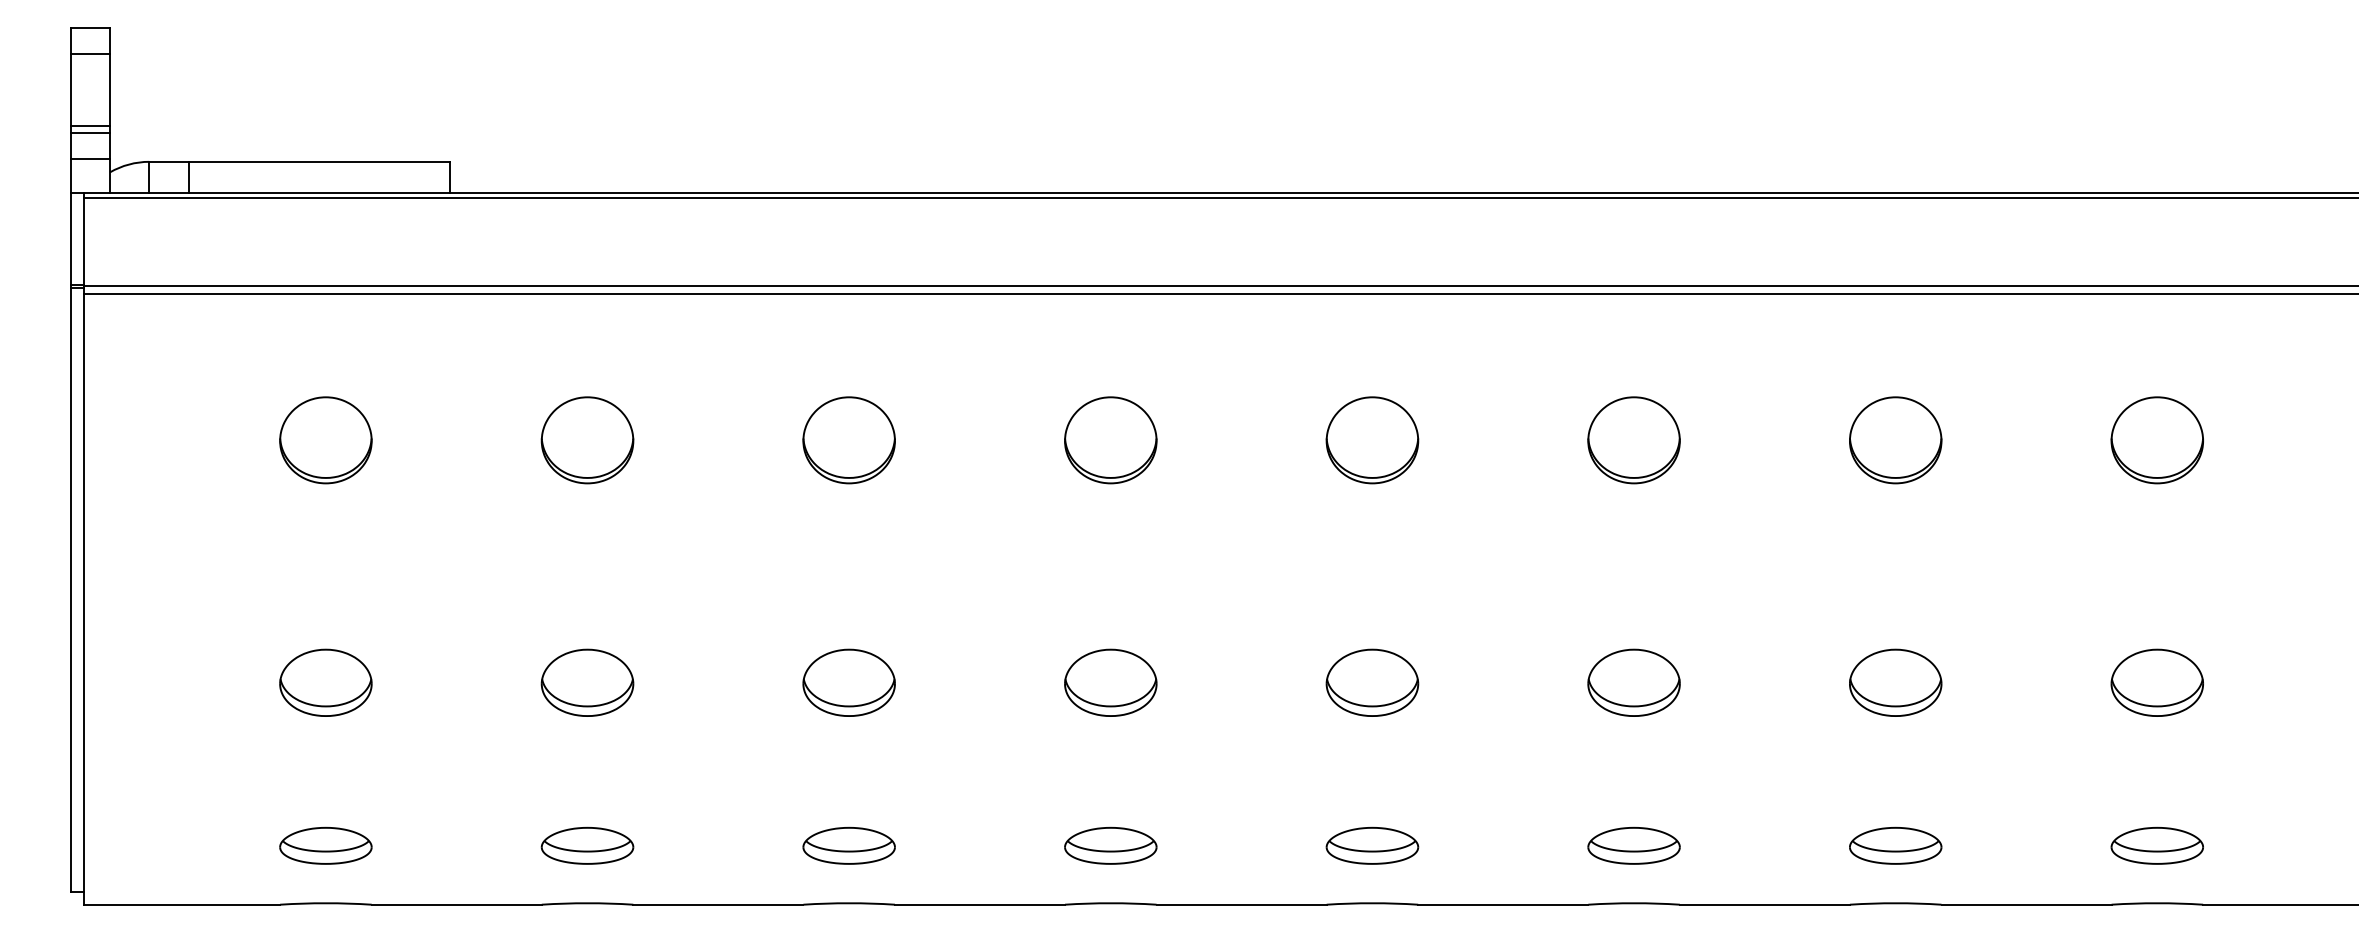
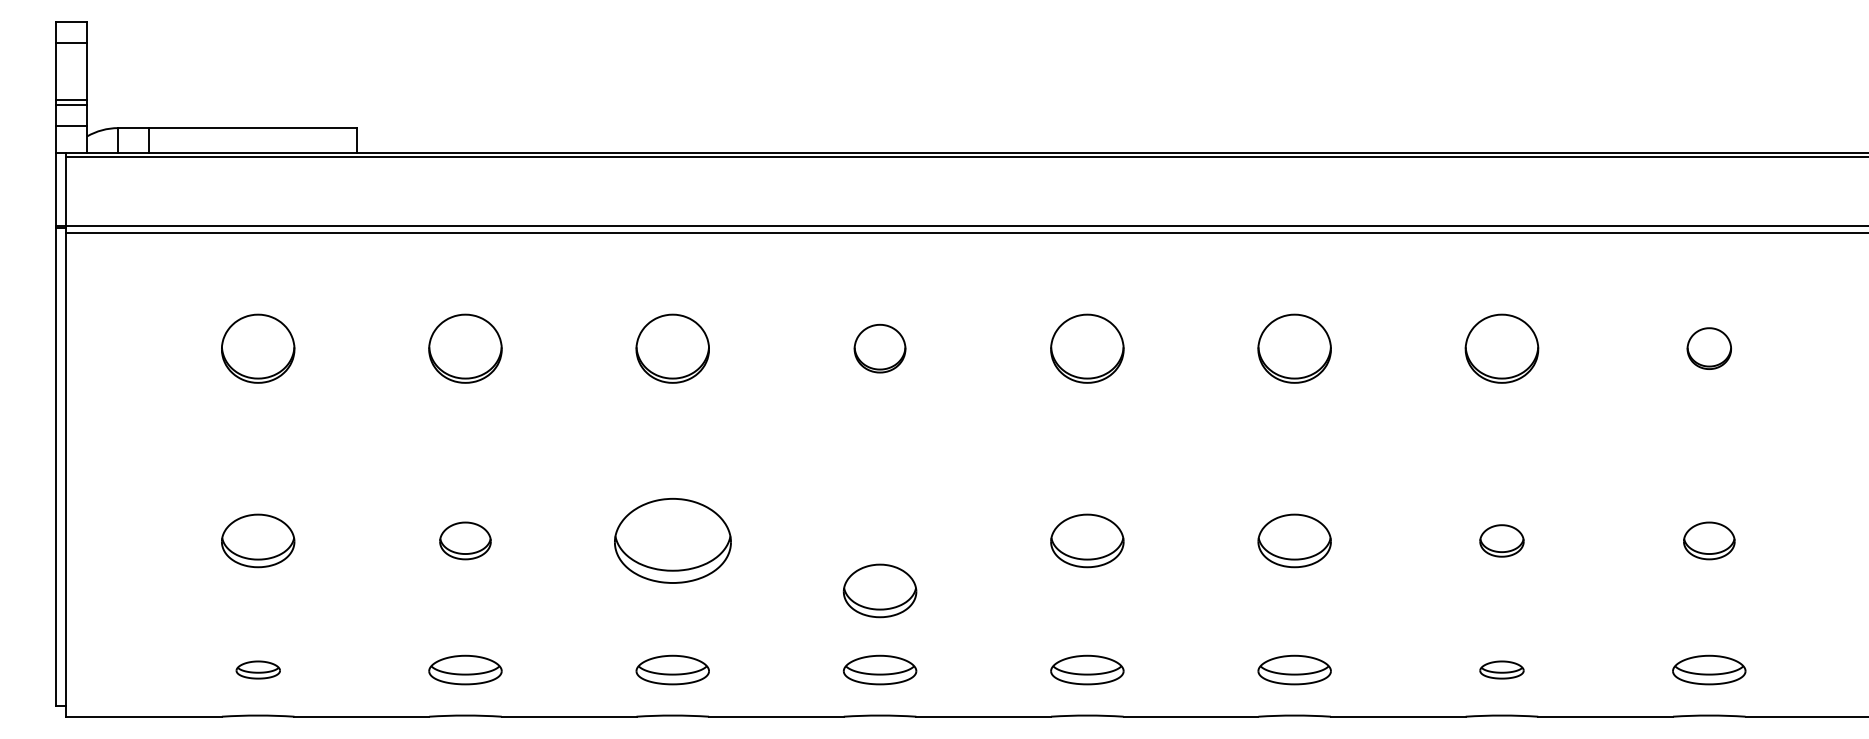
part: (1110, 439) -> (879, 348), size x0.7
part: (2157, 439) -> (1709, 348), size x0.6
part: (587, 682) -> (465, 540), size x0.7
part: (848, 682) -> (672, 540), size x1.6
part: (1110, 682) -> (879, 590), moved
part: (1895, 682) -> (1501, 540), size x0.6
part: (2157, 682) -> (1709, 540), size x0.7
part: (326, 845) -> (258, 669), size x0.6
part: (1895, 845) -> (1501, 669), size x0.6

